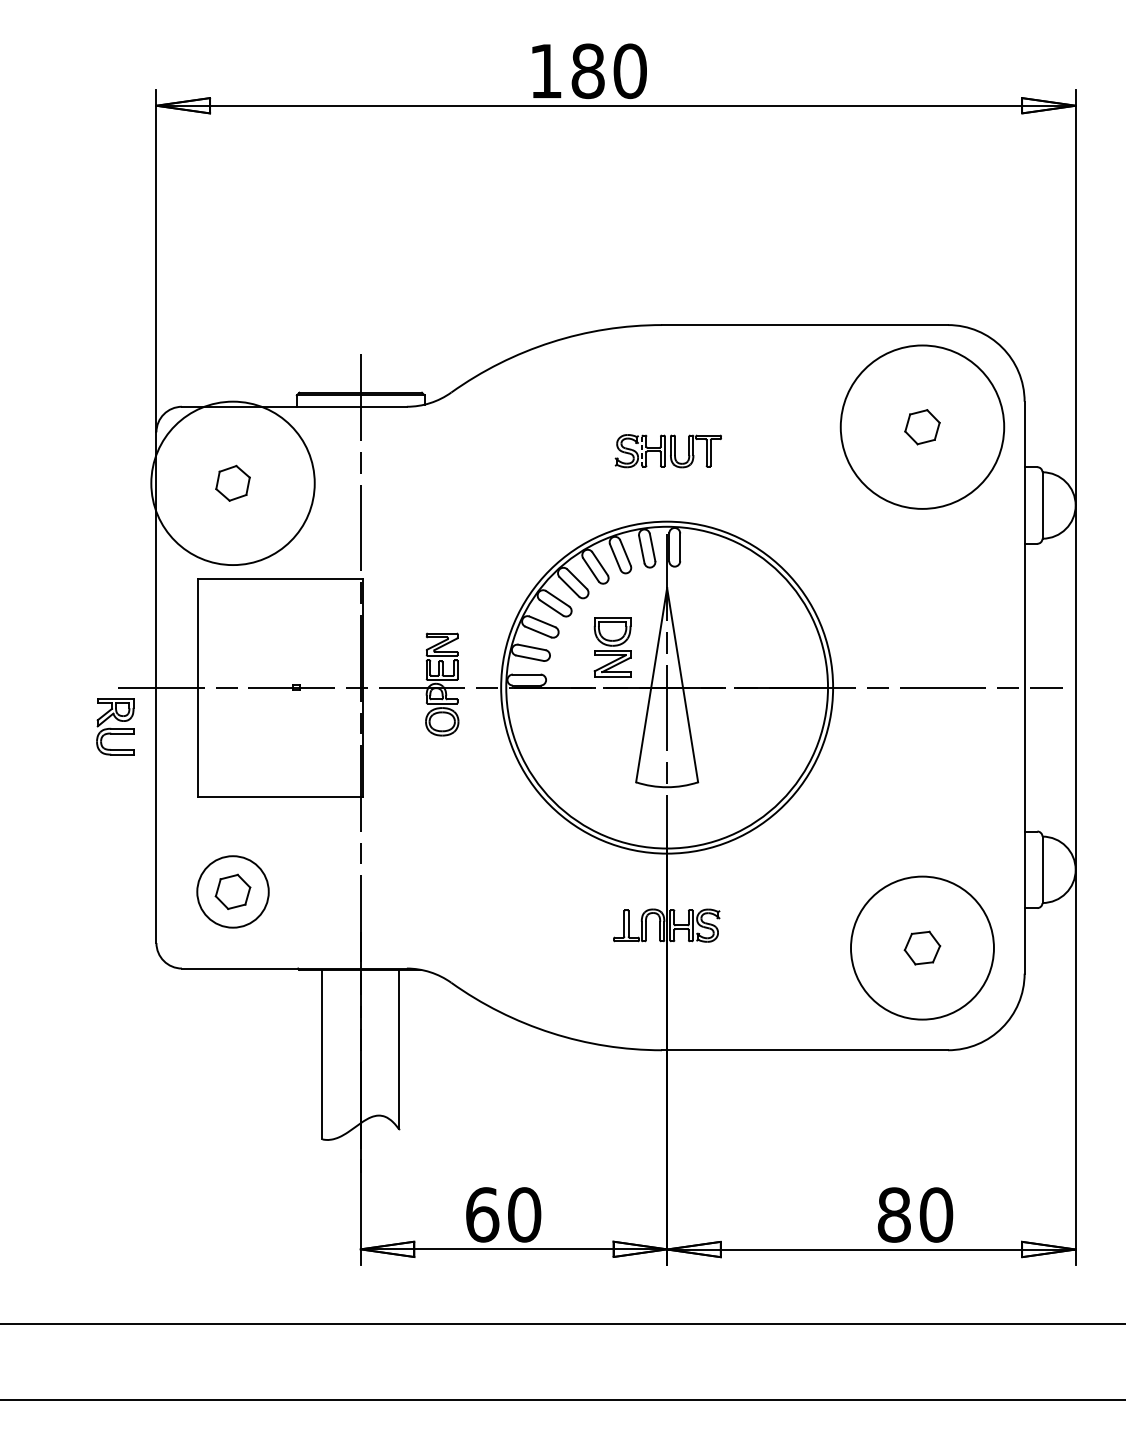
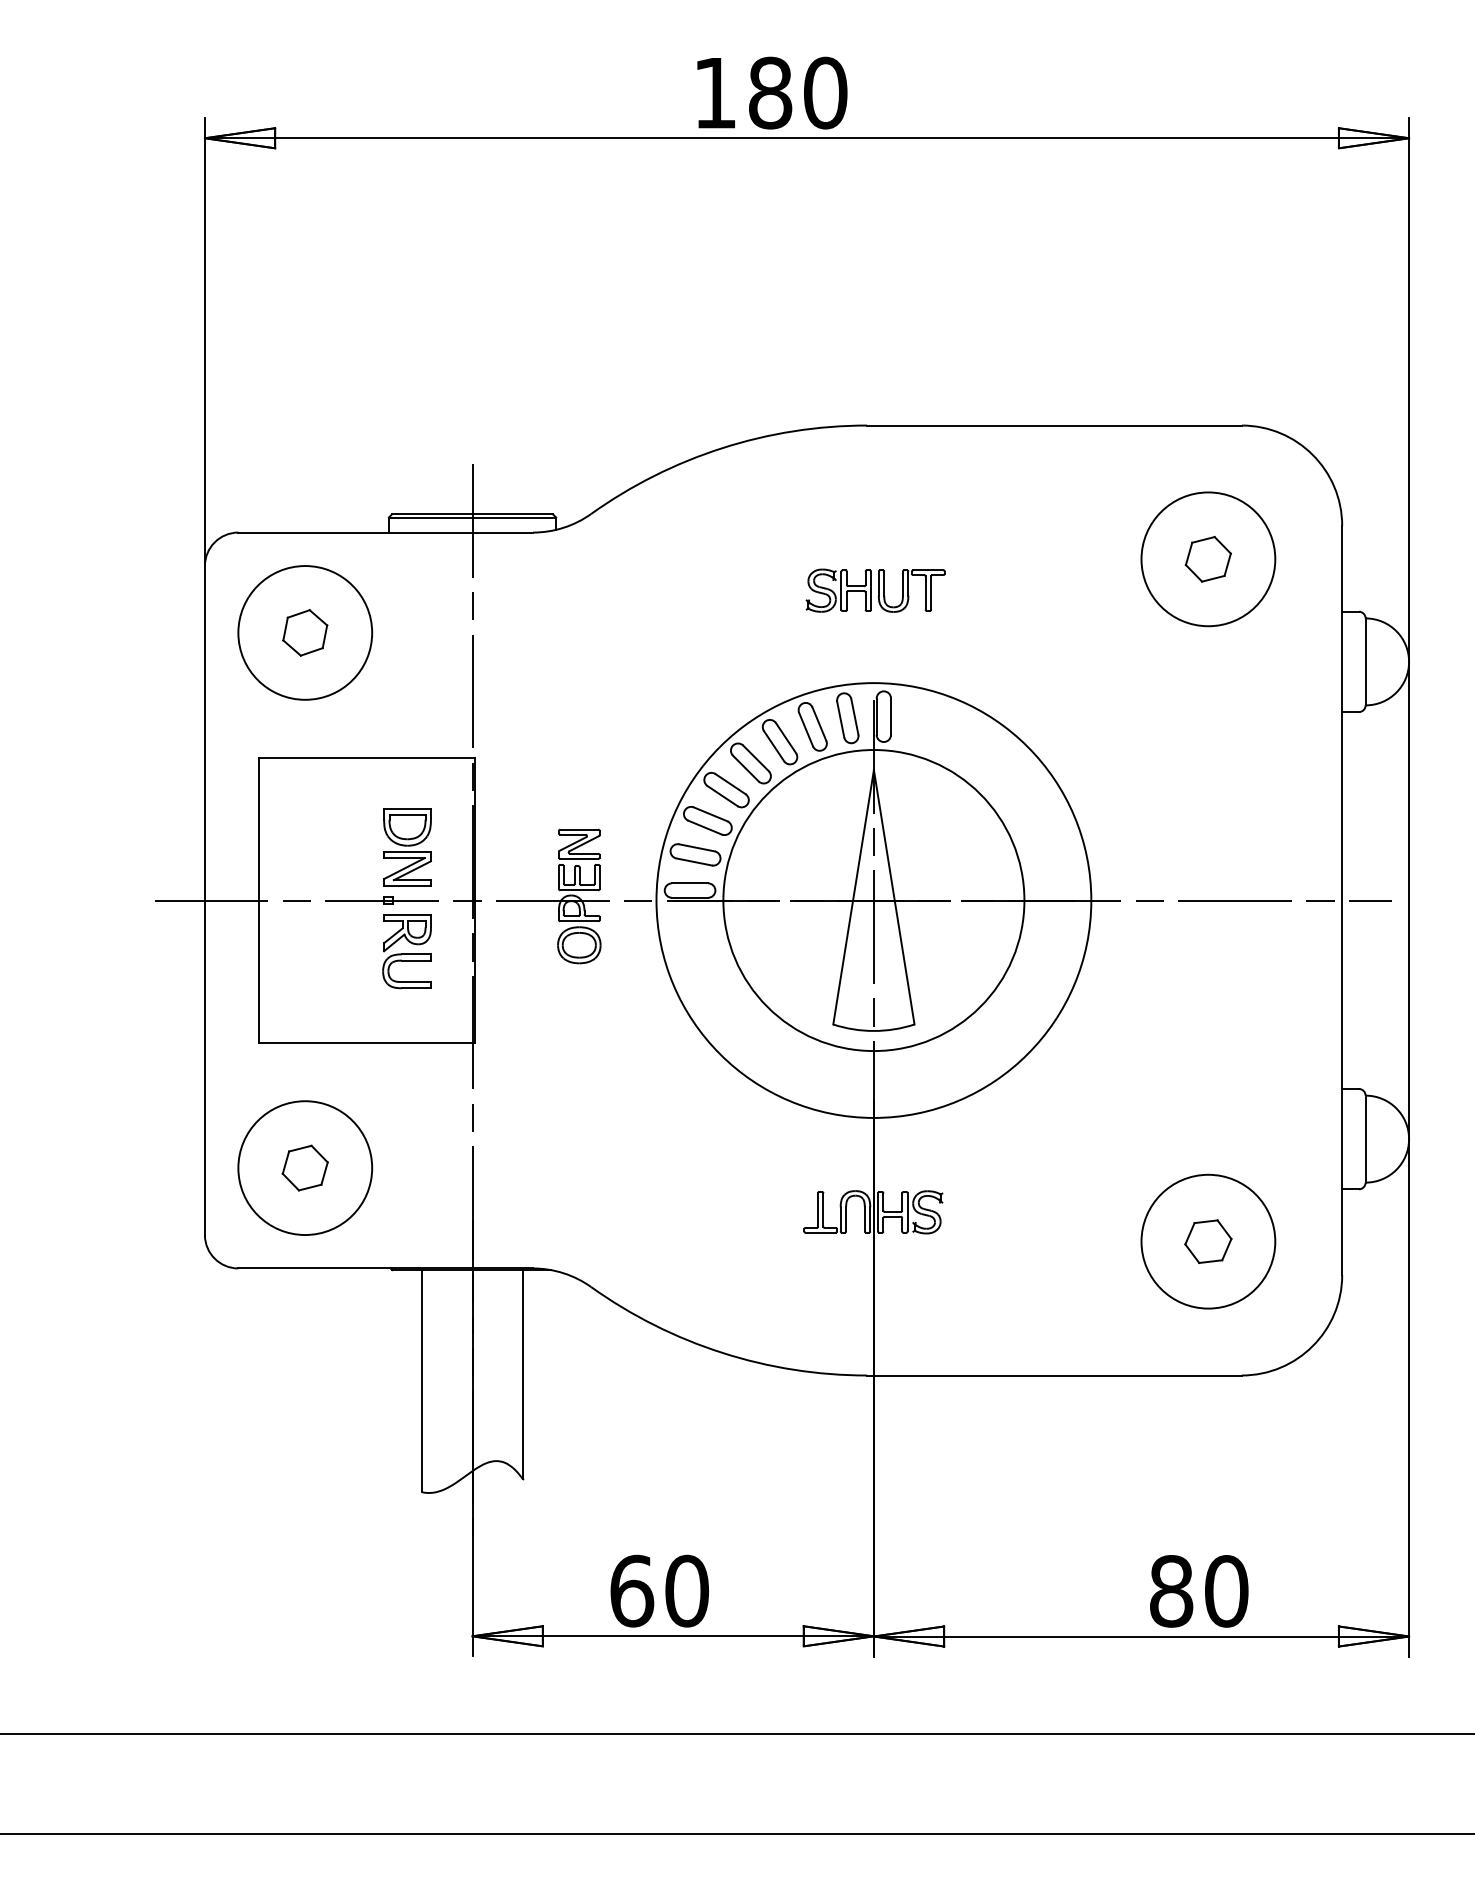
circle: (922, 427) -> (1208, 559), size x0.62
line: (642, 451) -> (841, 591), dashed -> solid
circle: (233, 483) -> (305, 632), size x0.62
part: (612, 647) -> (407, 847), moved
circle: (666, 687) -> (873, 900), size x0.71
part: (114, 726) -> (406, 951), moved
circle: (233, 892) -> (305, 1168), size x1.43
circle: (922, 947) -> (1208, 1241), size x0.71

